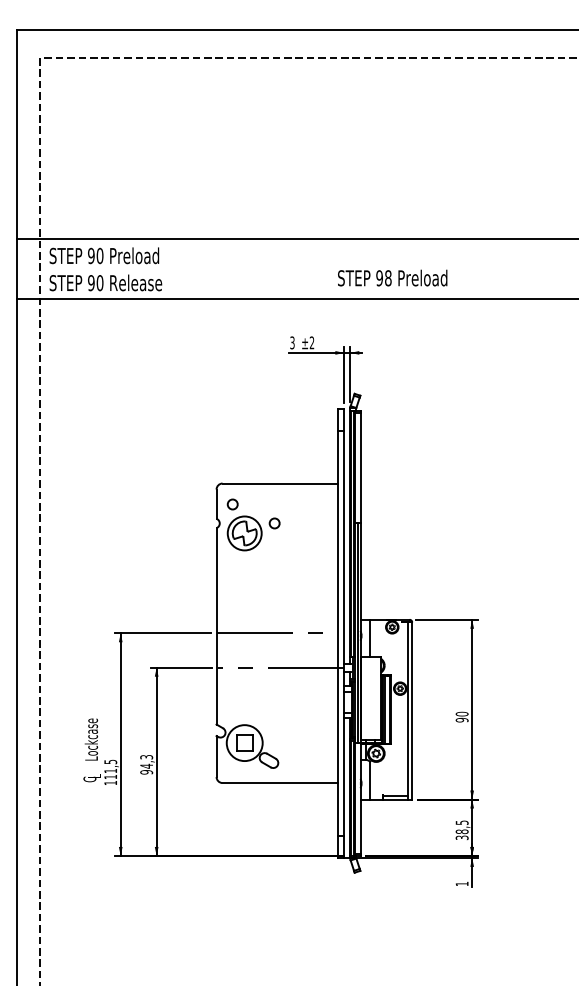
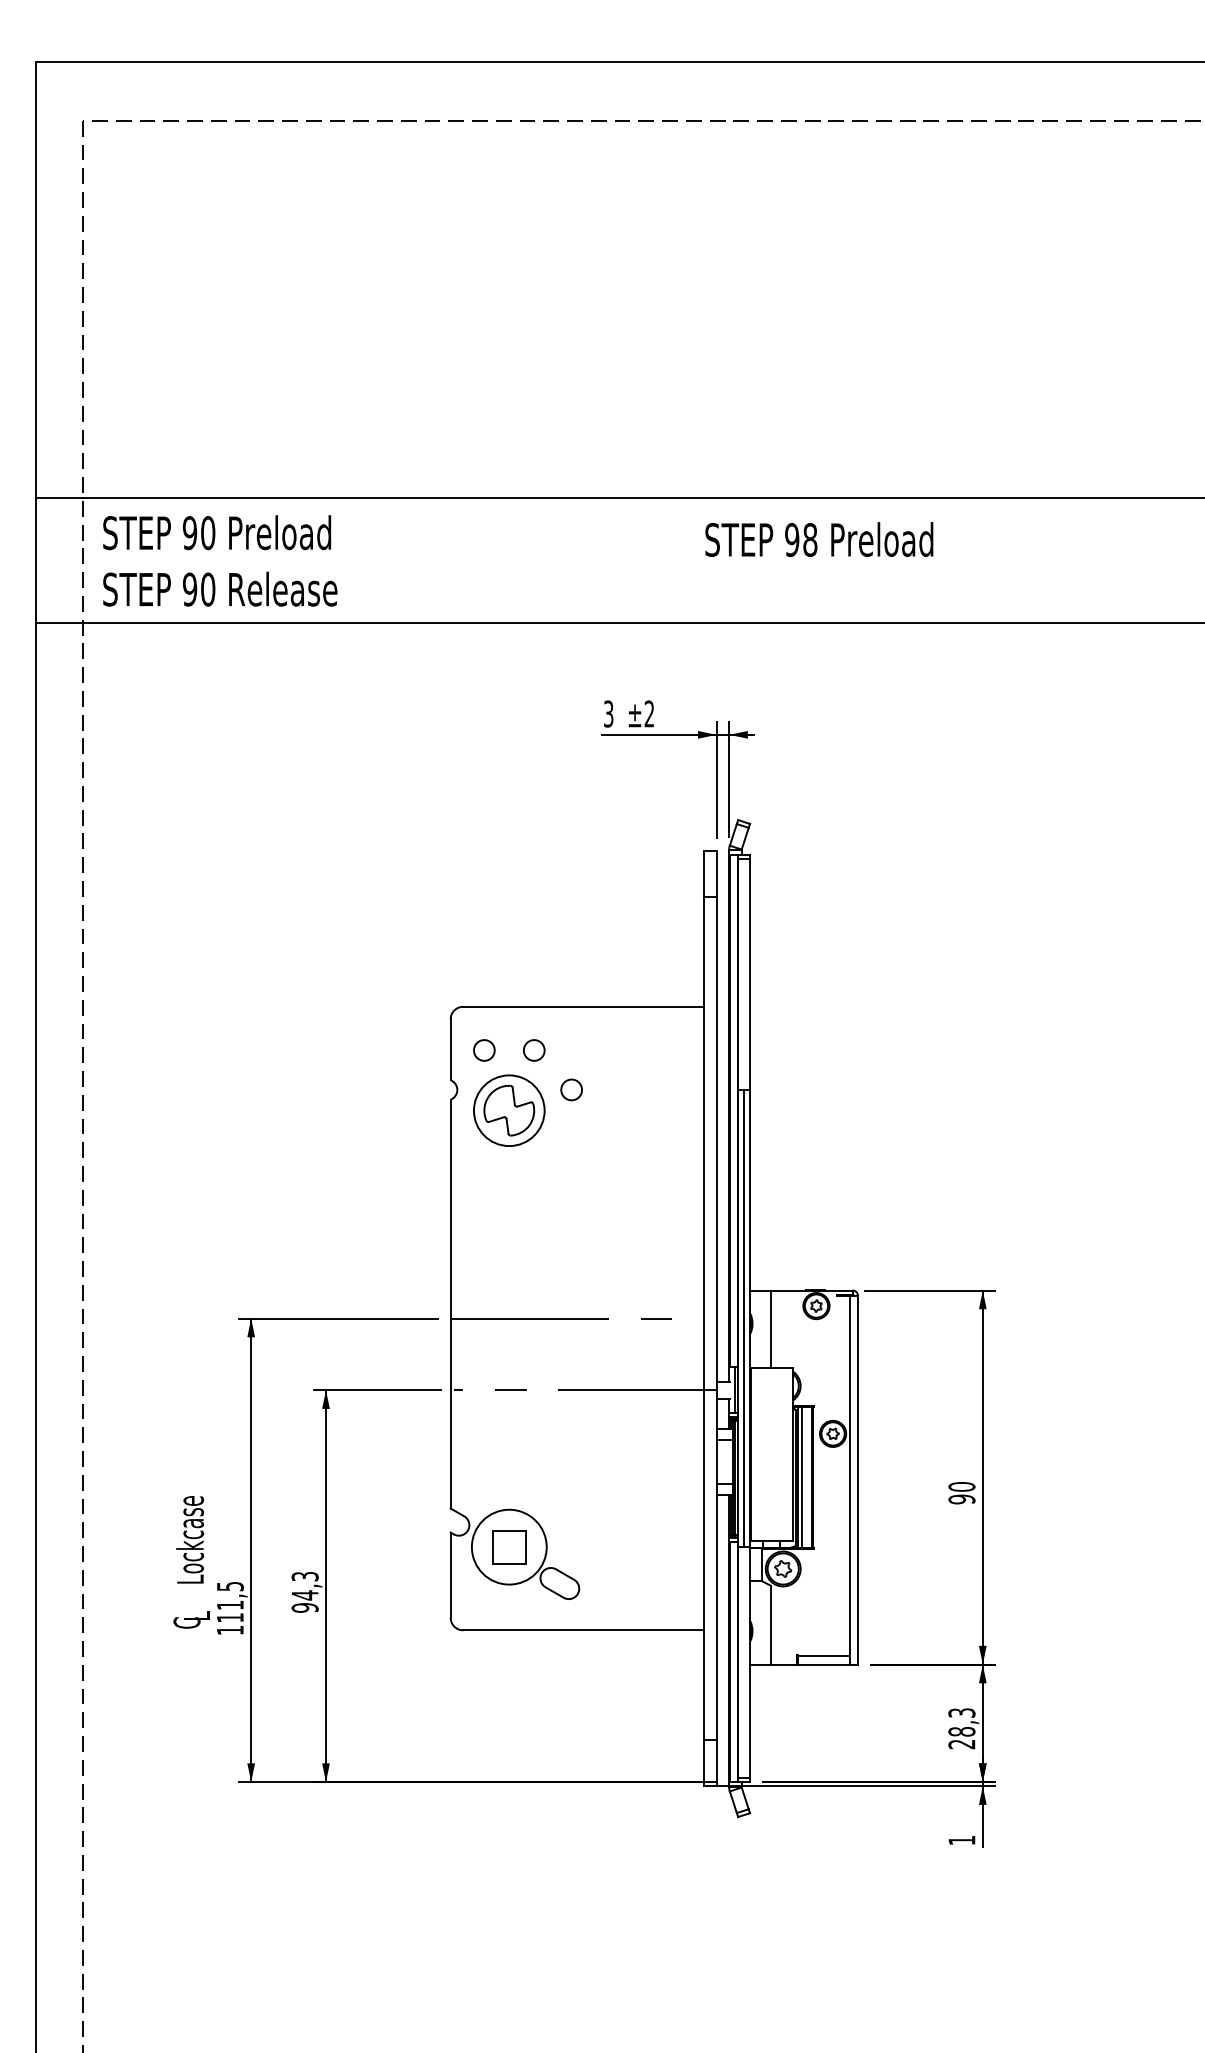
text: (392, 277) -> (819, 538), moved
circle: (256, 504) -> (533, 1050), added
text: (461, 830) -> (960, 1729), 38,5 -> 28,3

